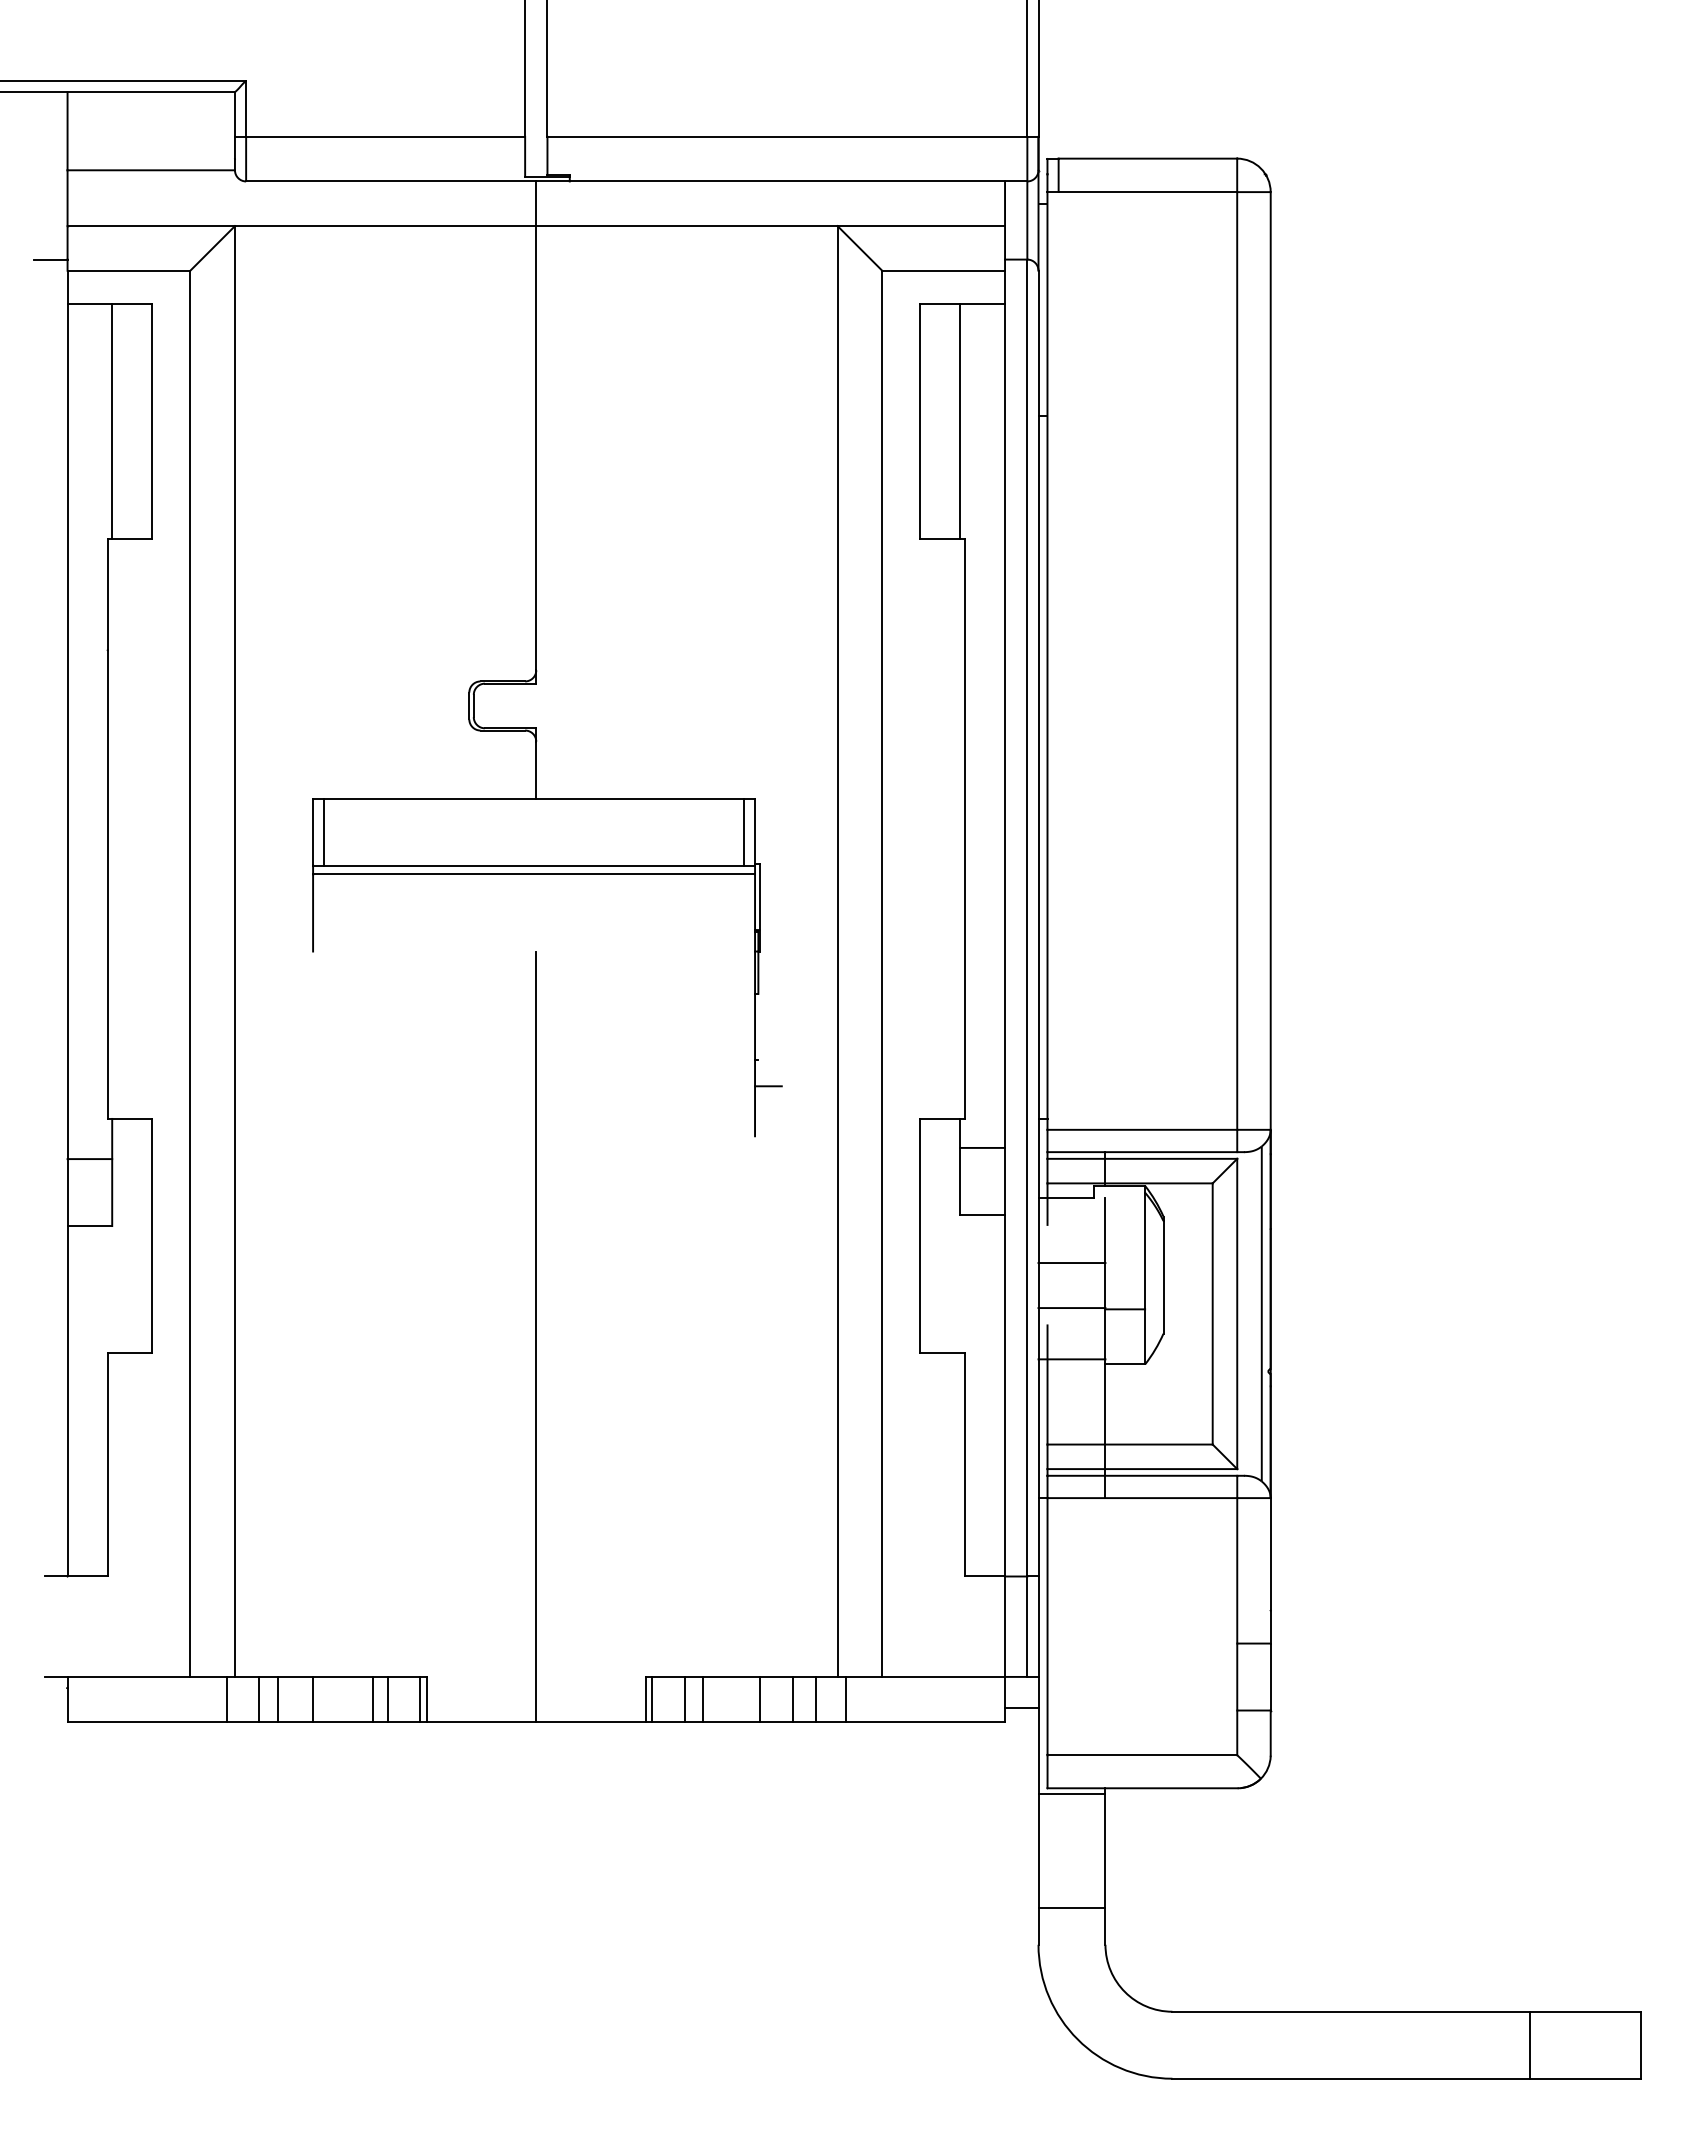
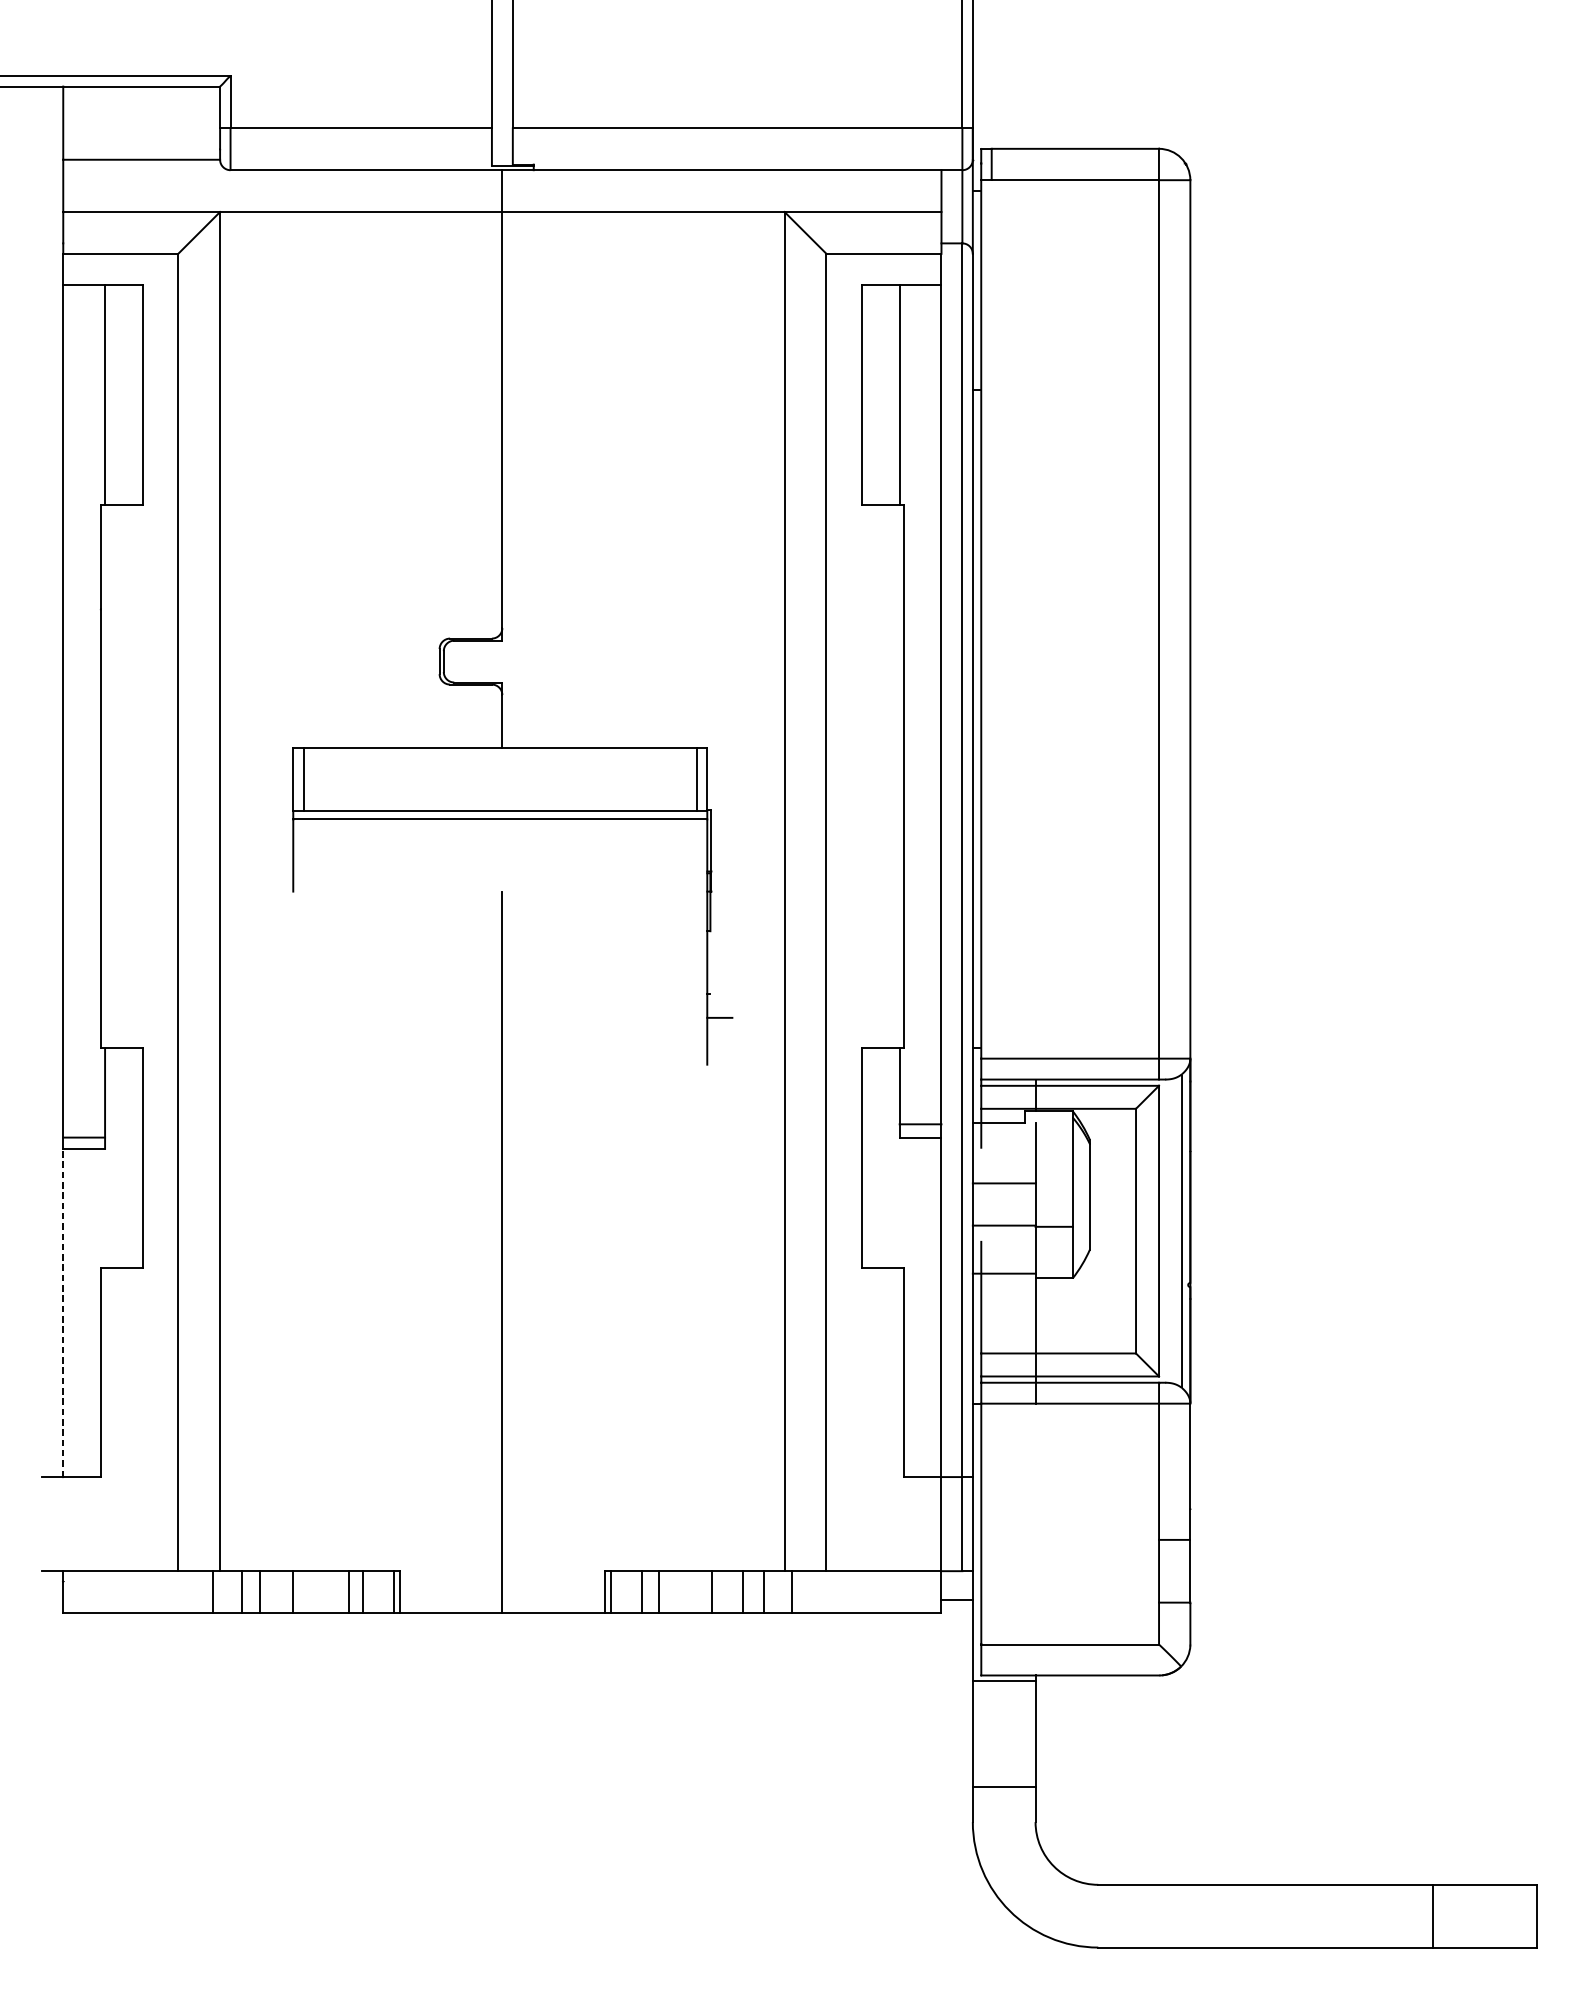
line: (50, 259) -> (47, 243), removed
line: (982, 1147) -> (920, 1123), moved
line: (89, 1159) -> (83, 1137), moved
line: (67, 1400) -> (63, 1312), solid -> dashed

